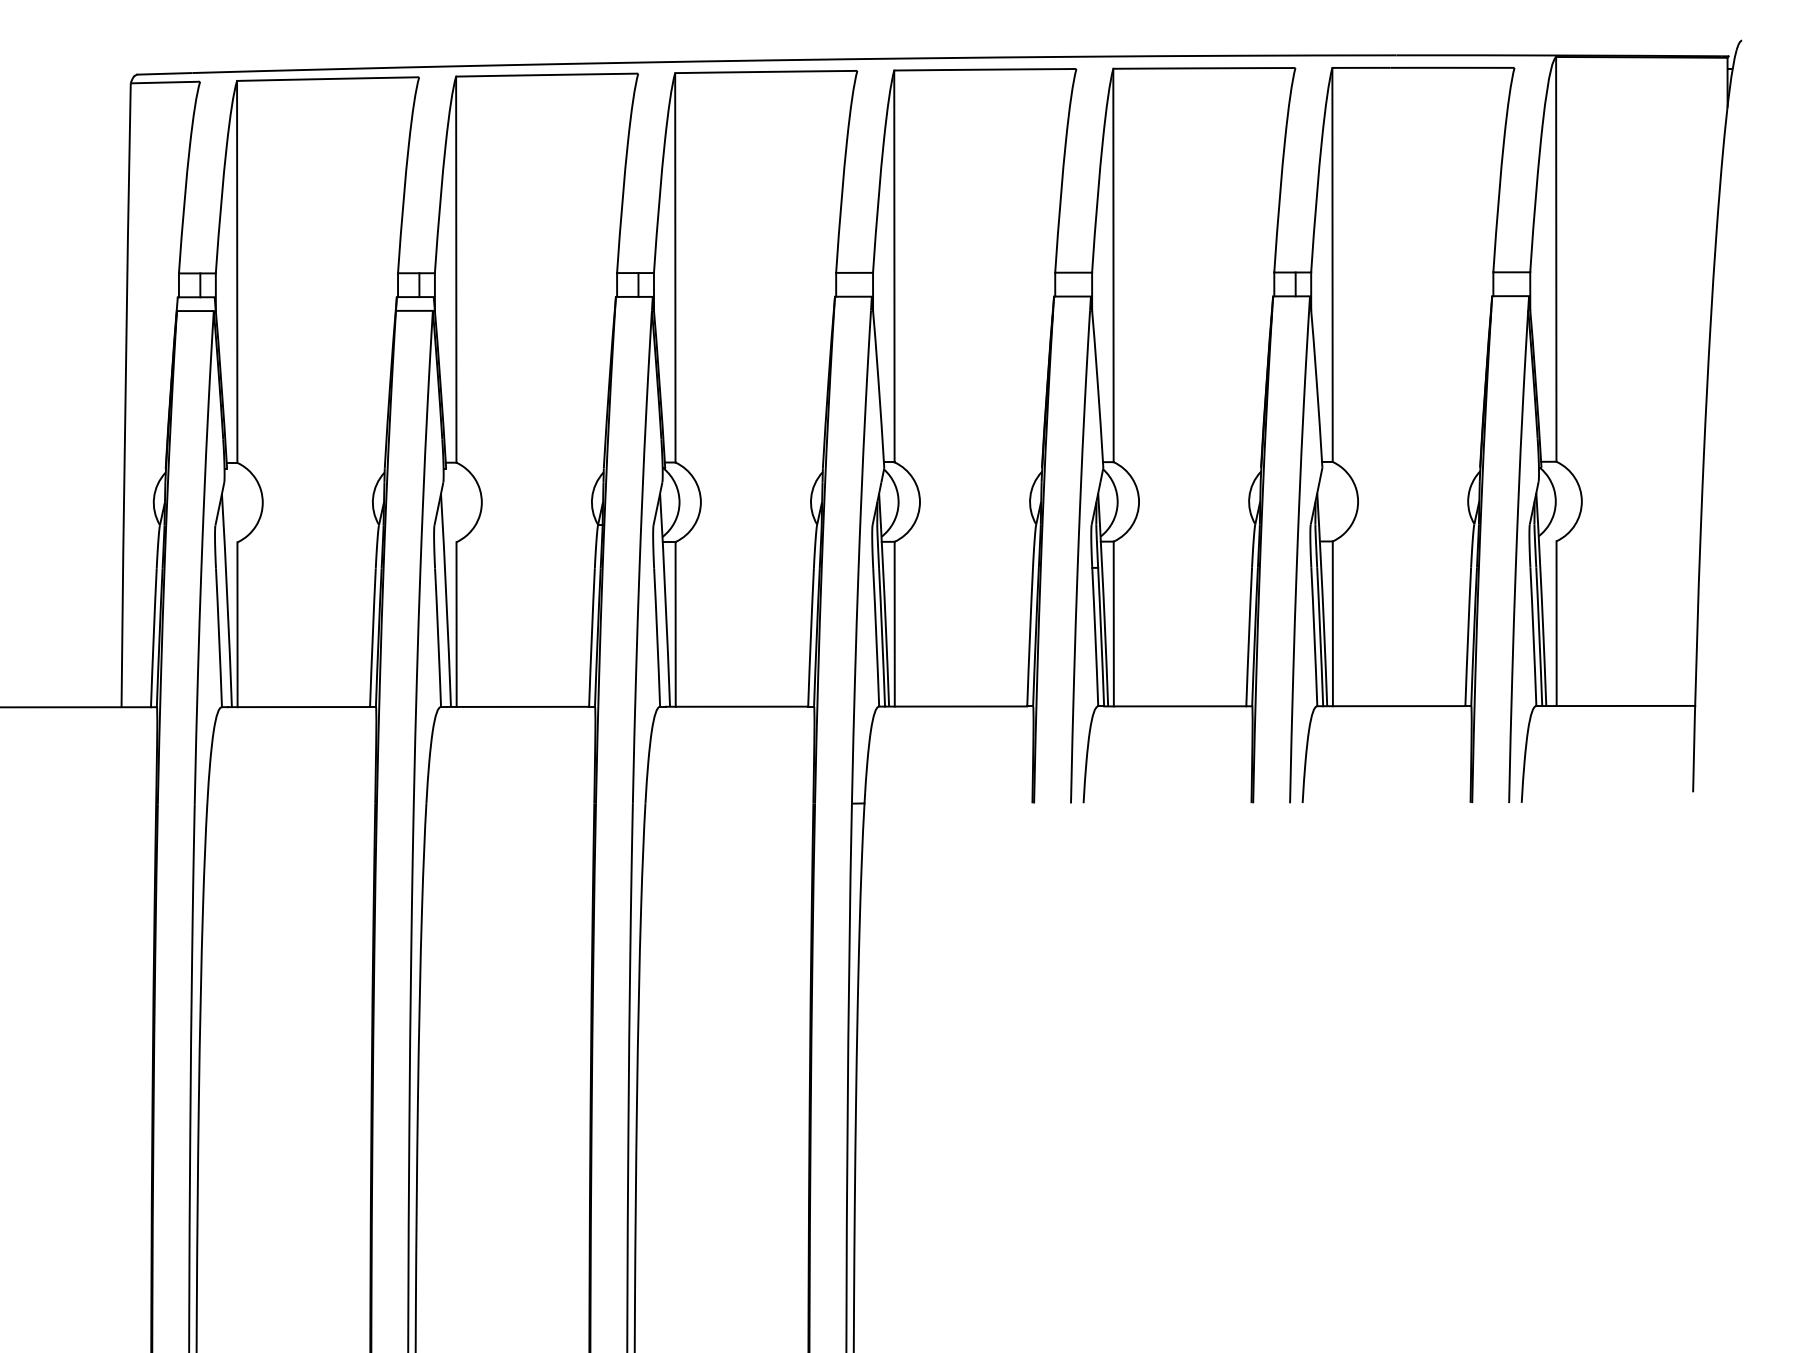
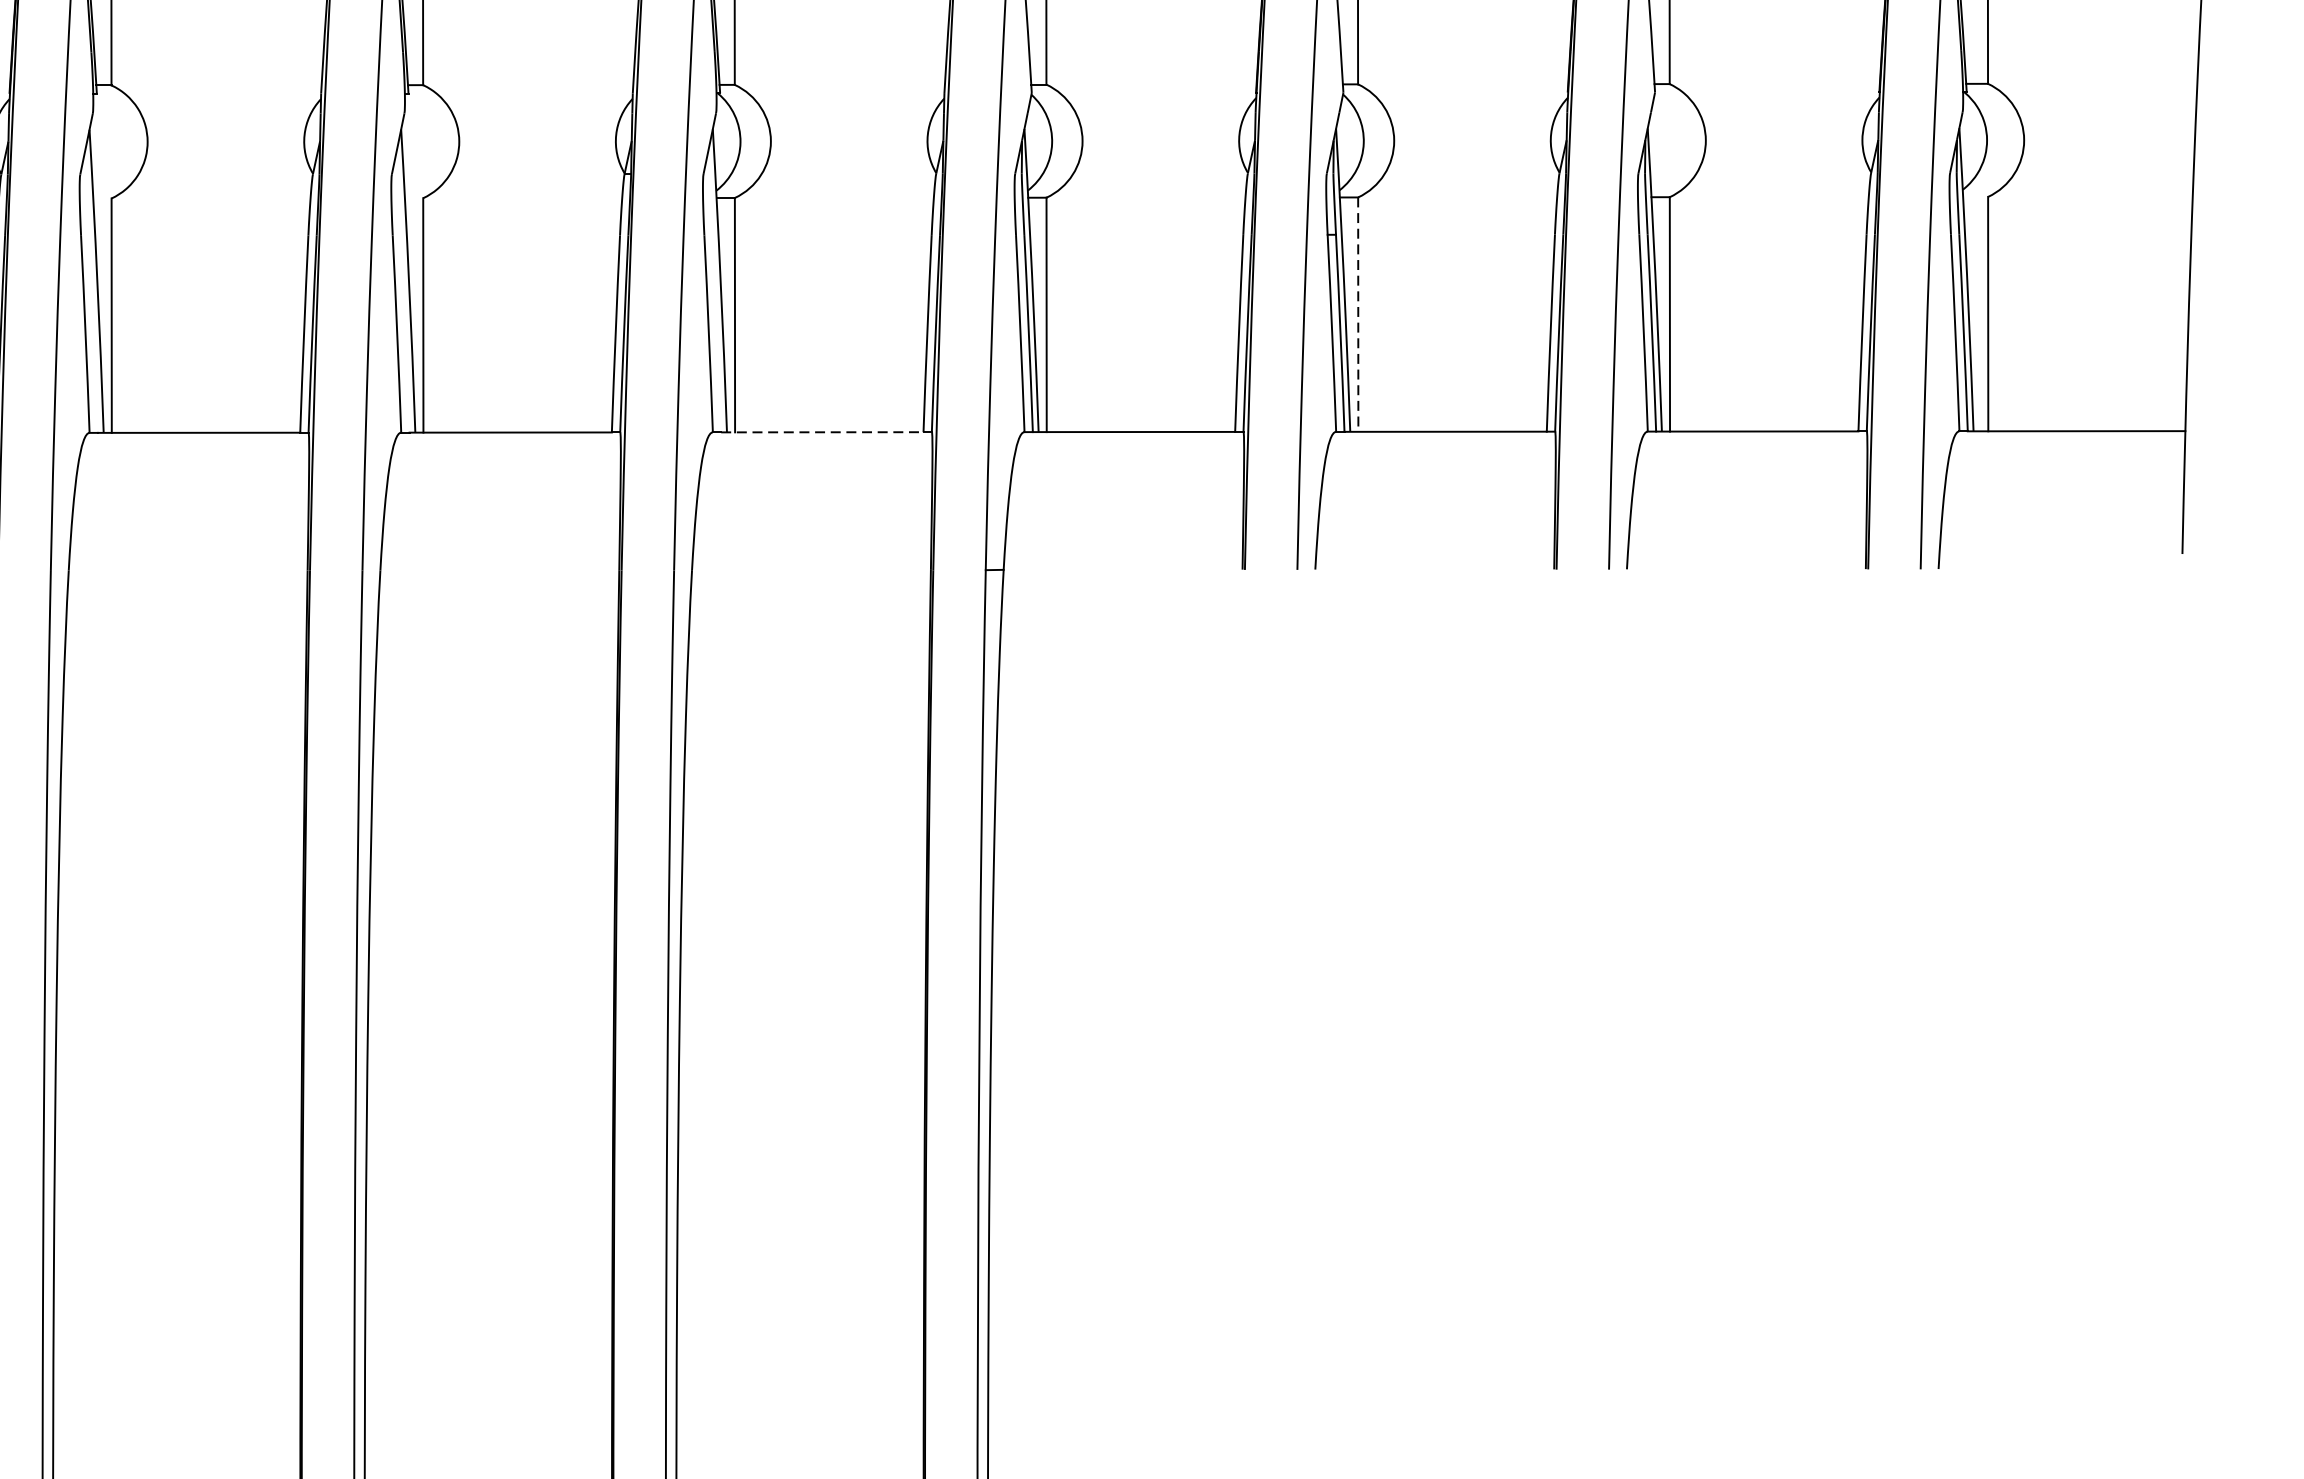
line: (1113, 624) -> (1357, 315), solid -> dashed
line: (737, 706) -> (822, 431), solid -> dashed

